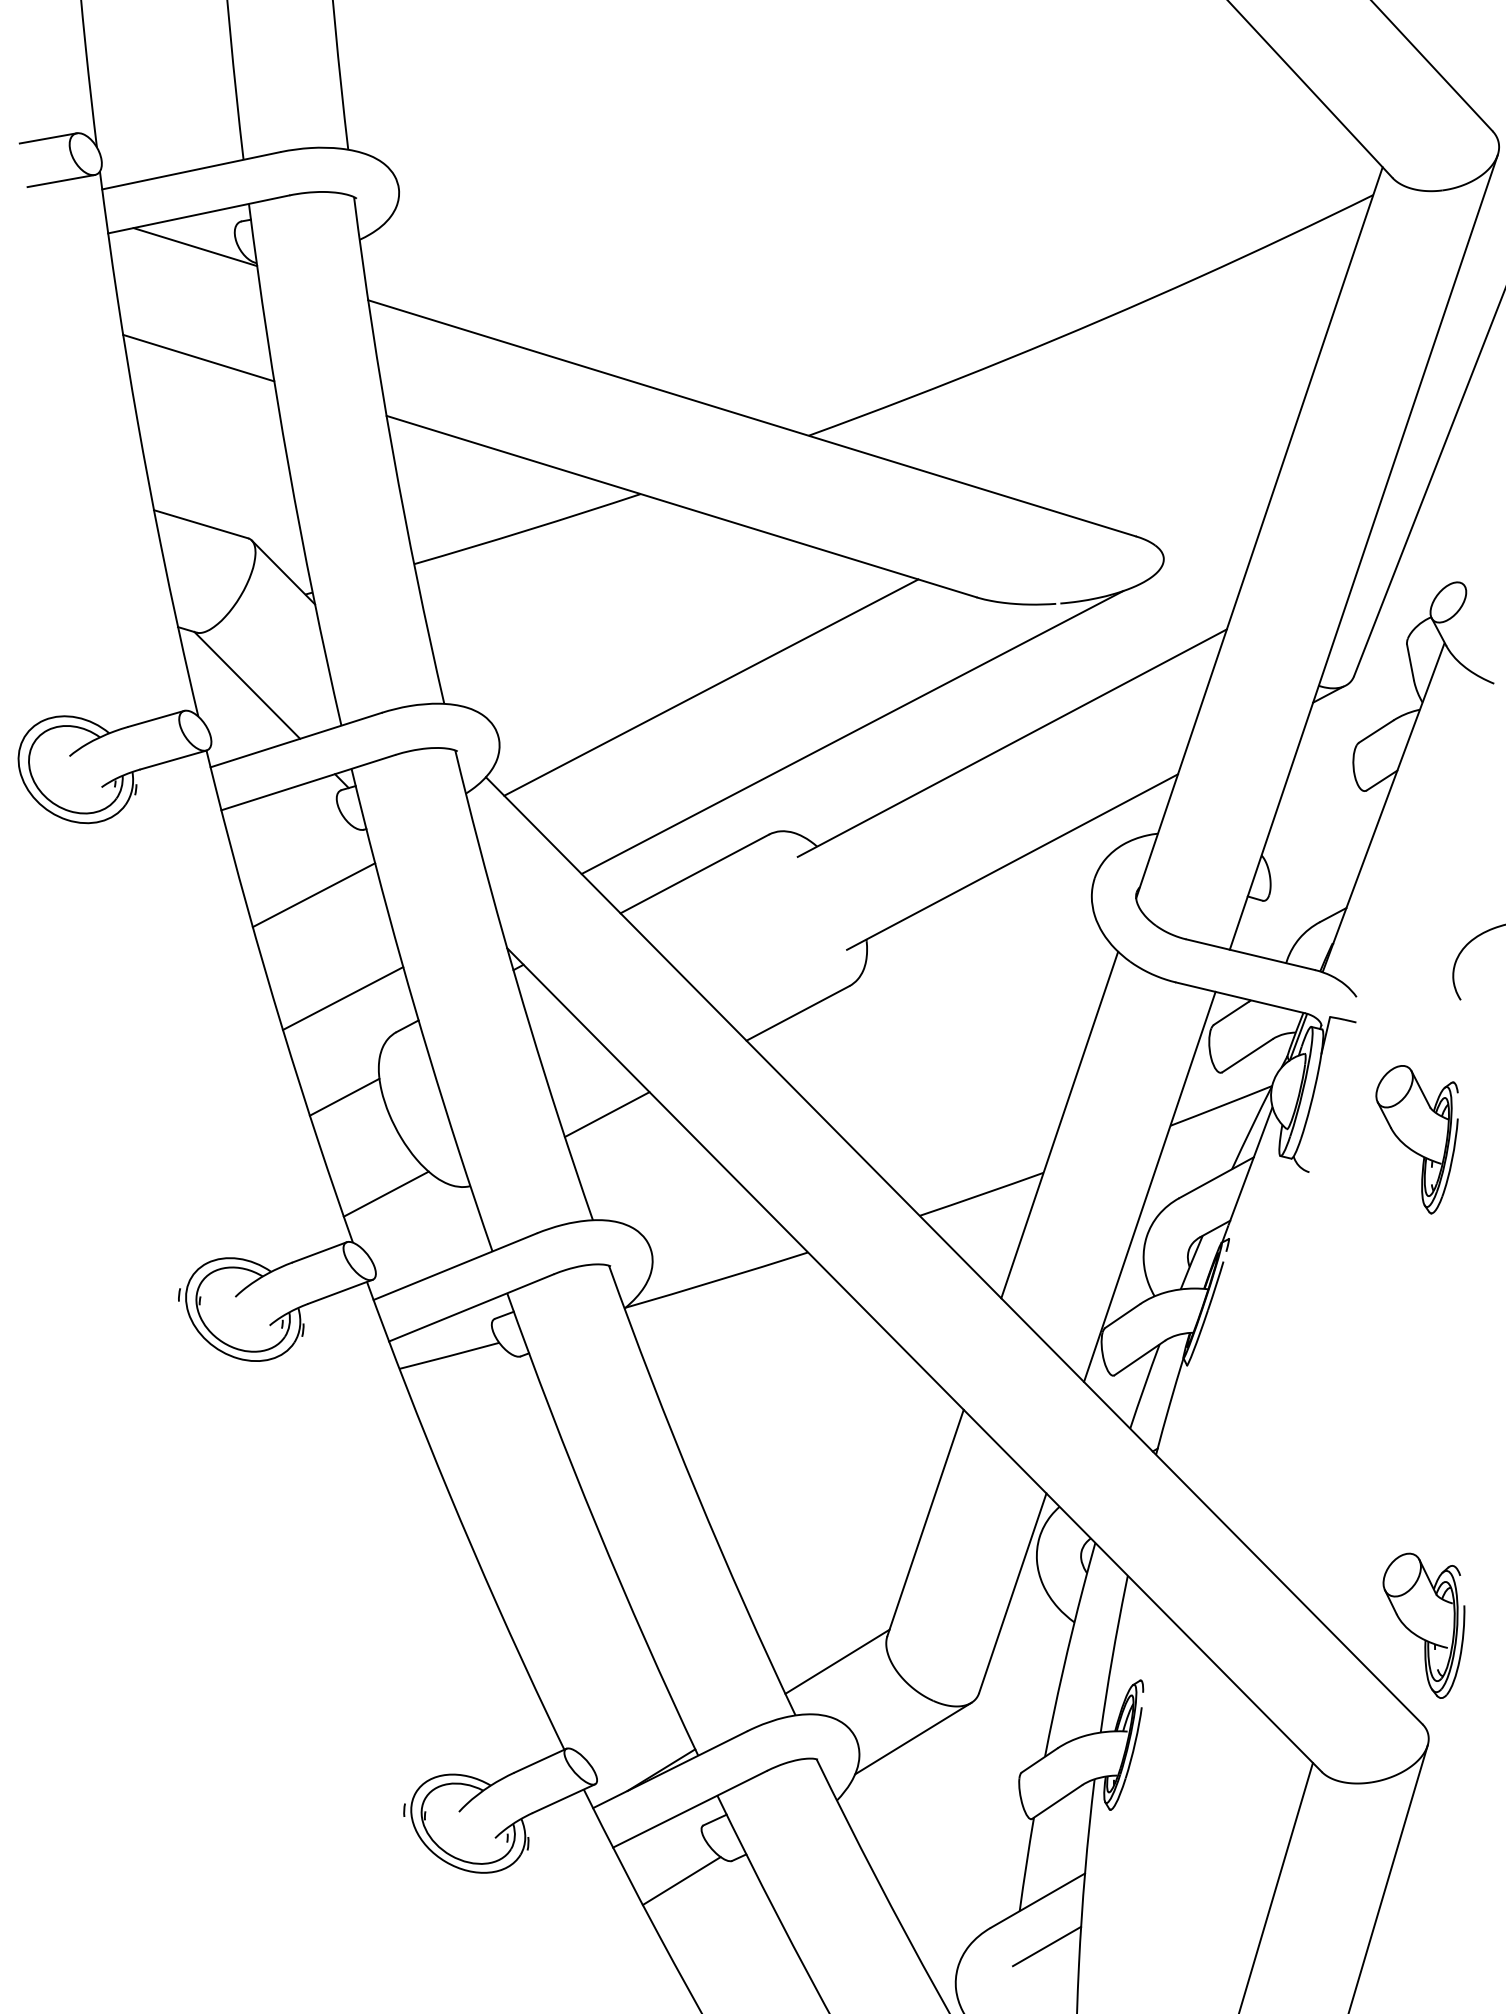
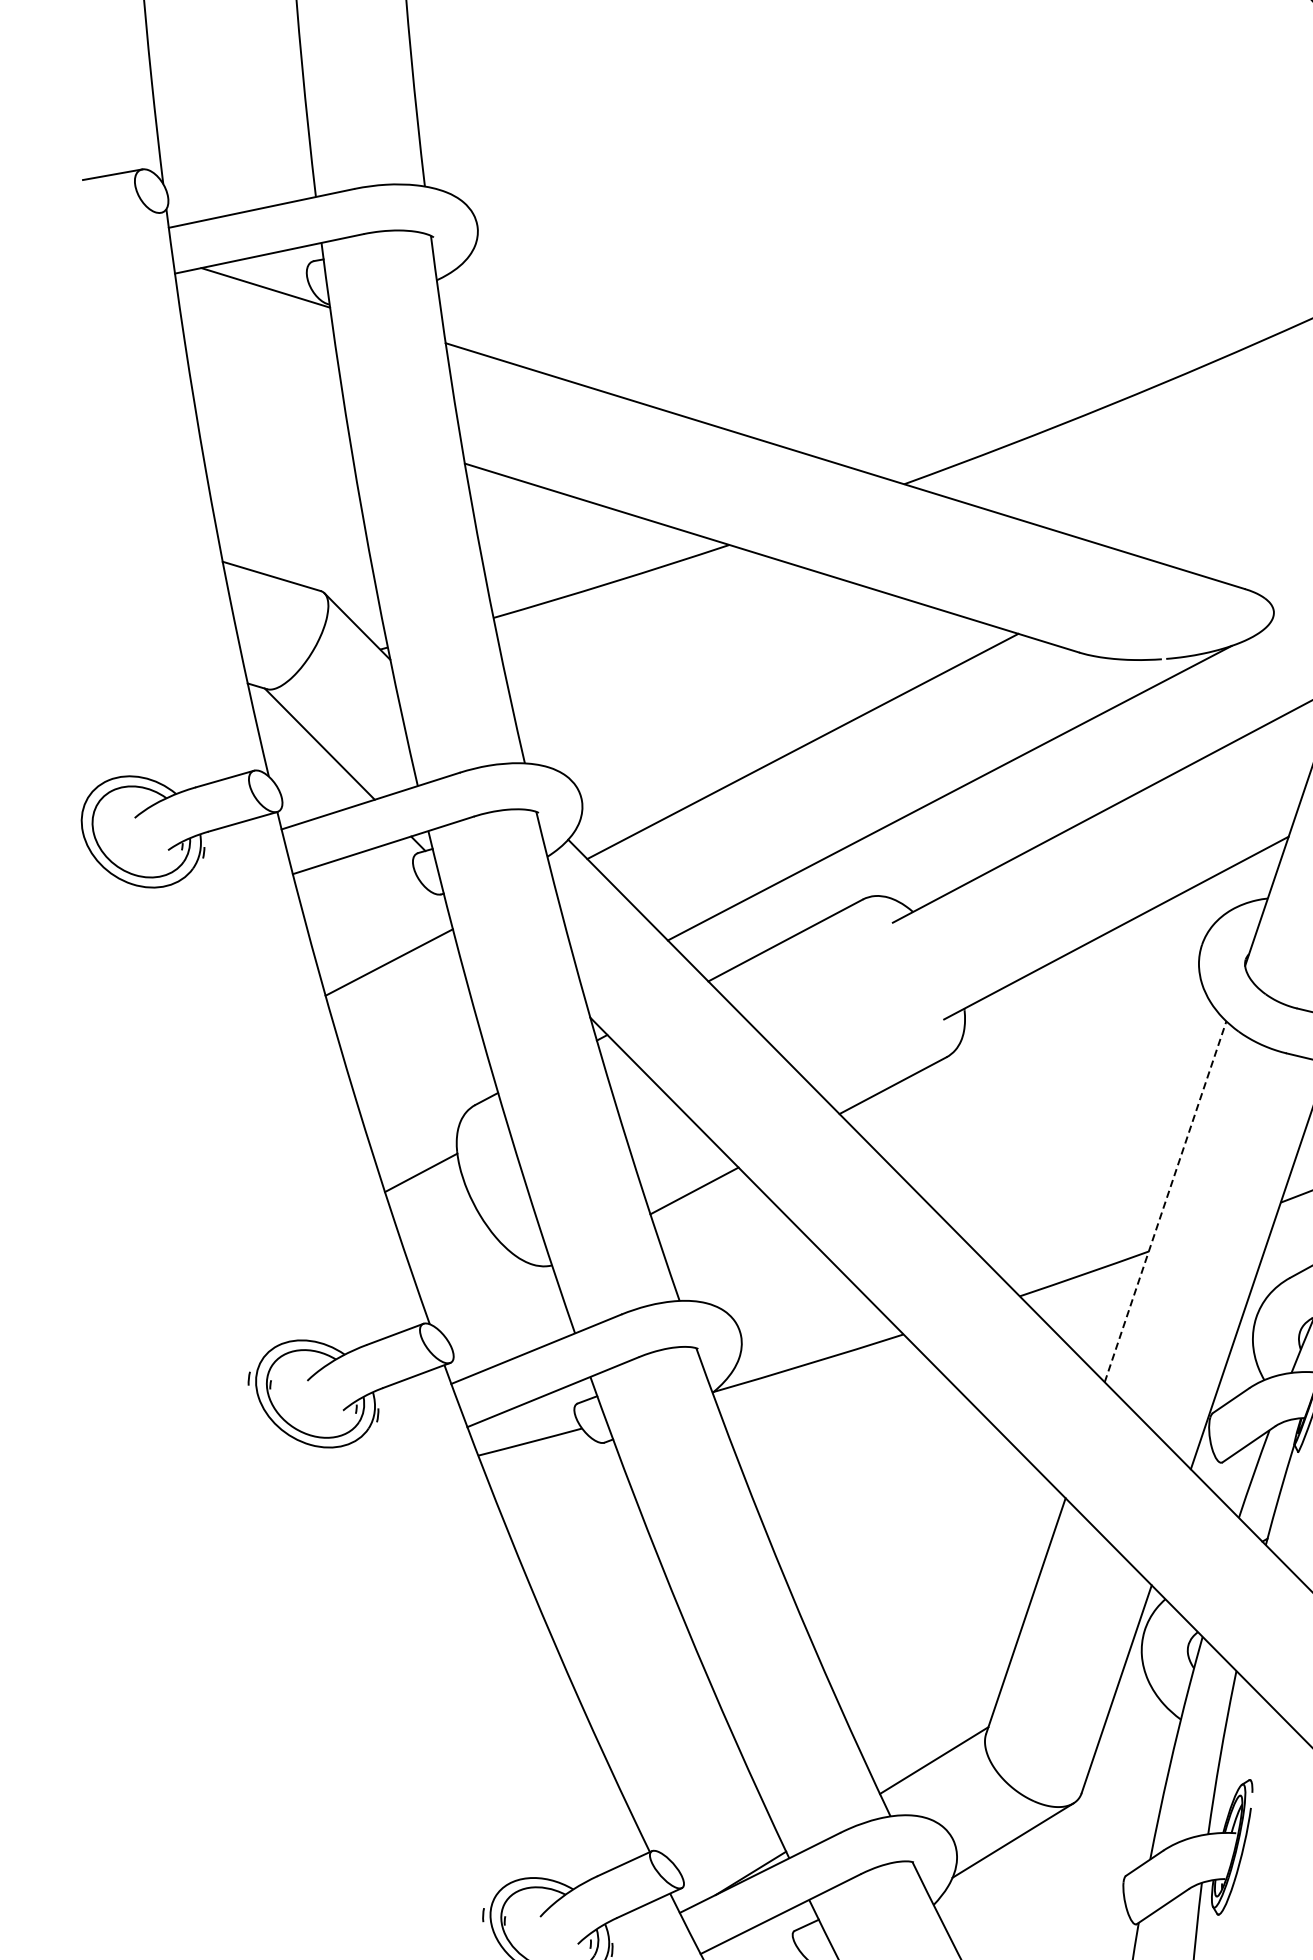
line: (60, 181) -> (125, 219), removed
line: (198, 357) -> (269, 402), removed
line: (342, 998) -> (418, 1070), removed
line: (1059, 1125) -> (1165, 1202), solid -> dashed
line: (385, 1193) -> (463, 1273), removed

